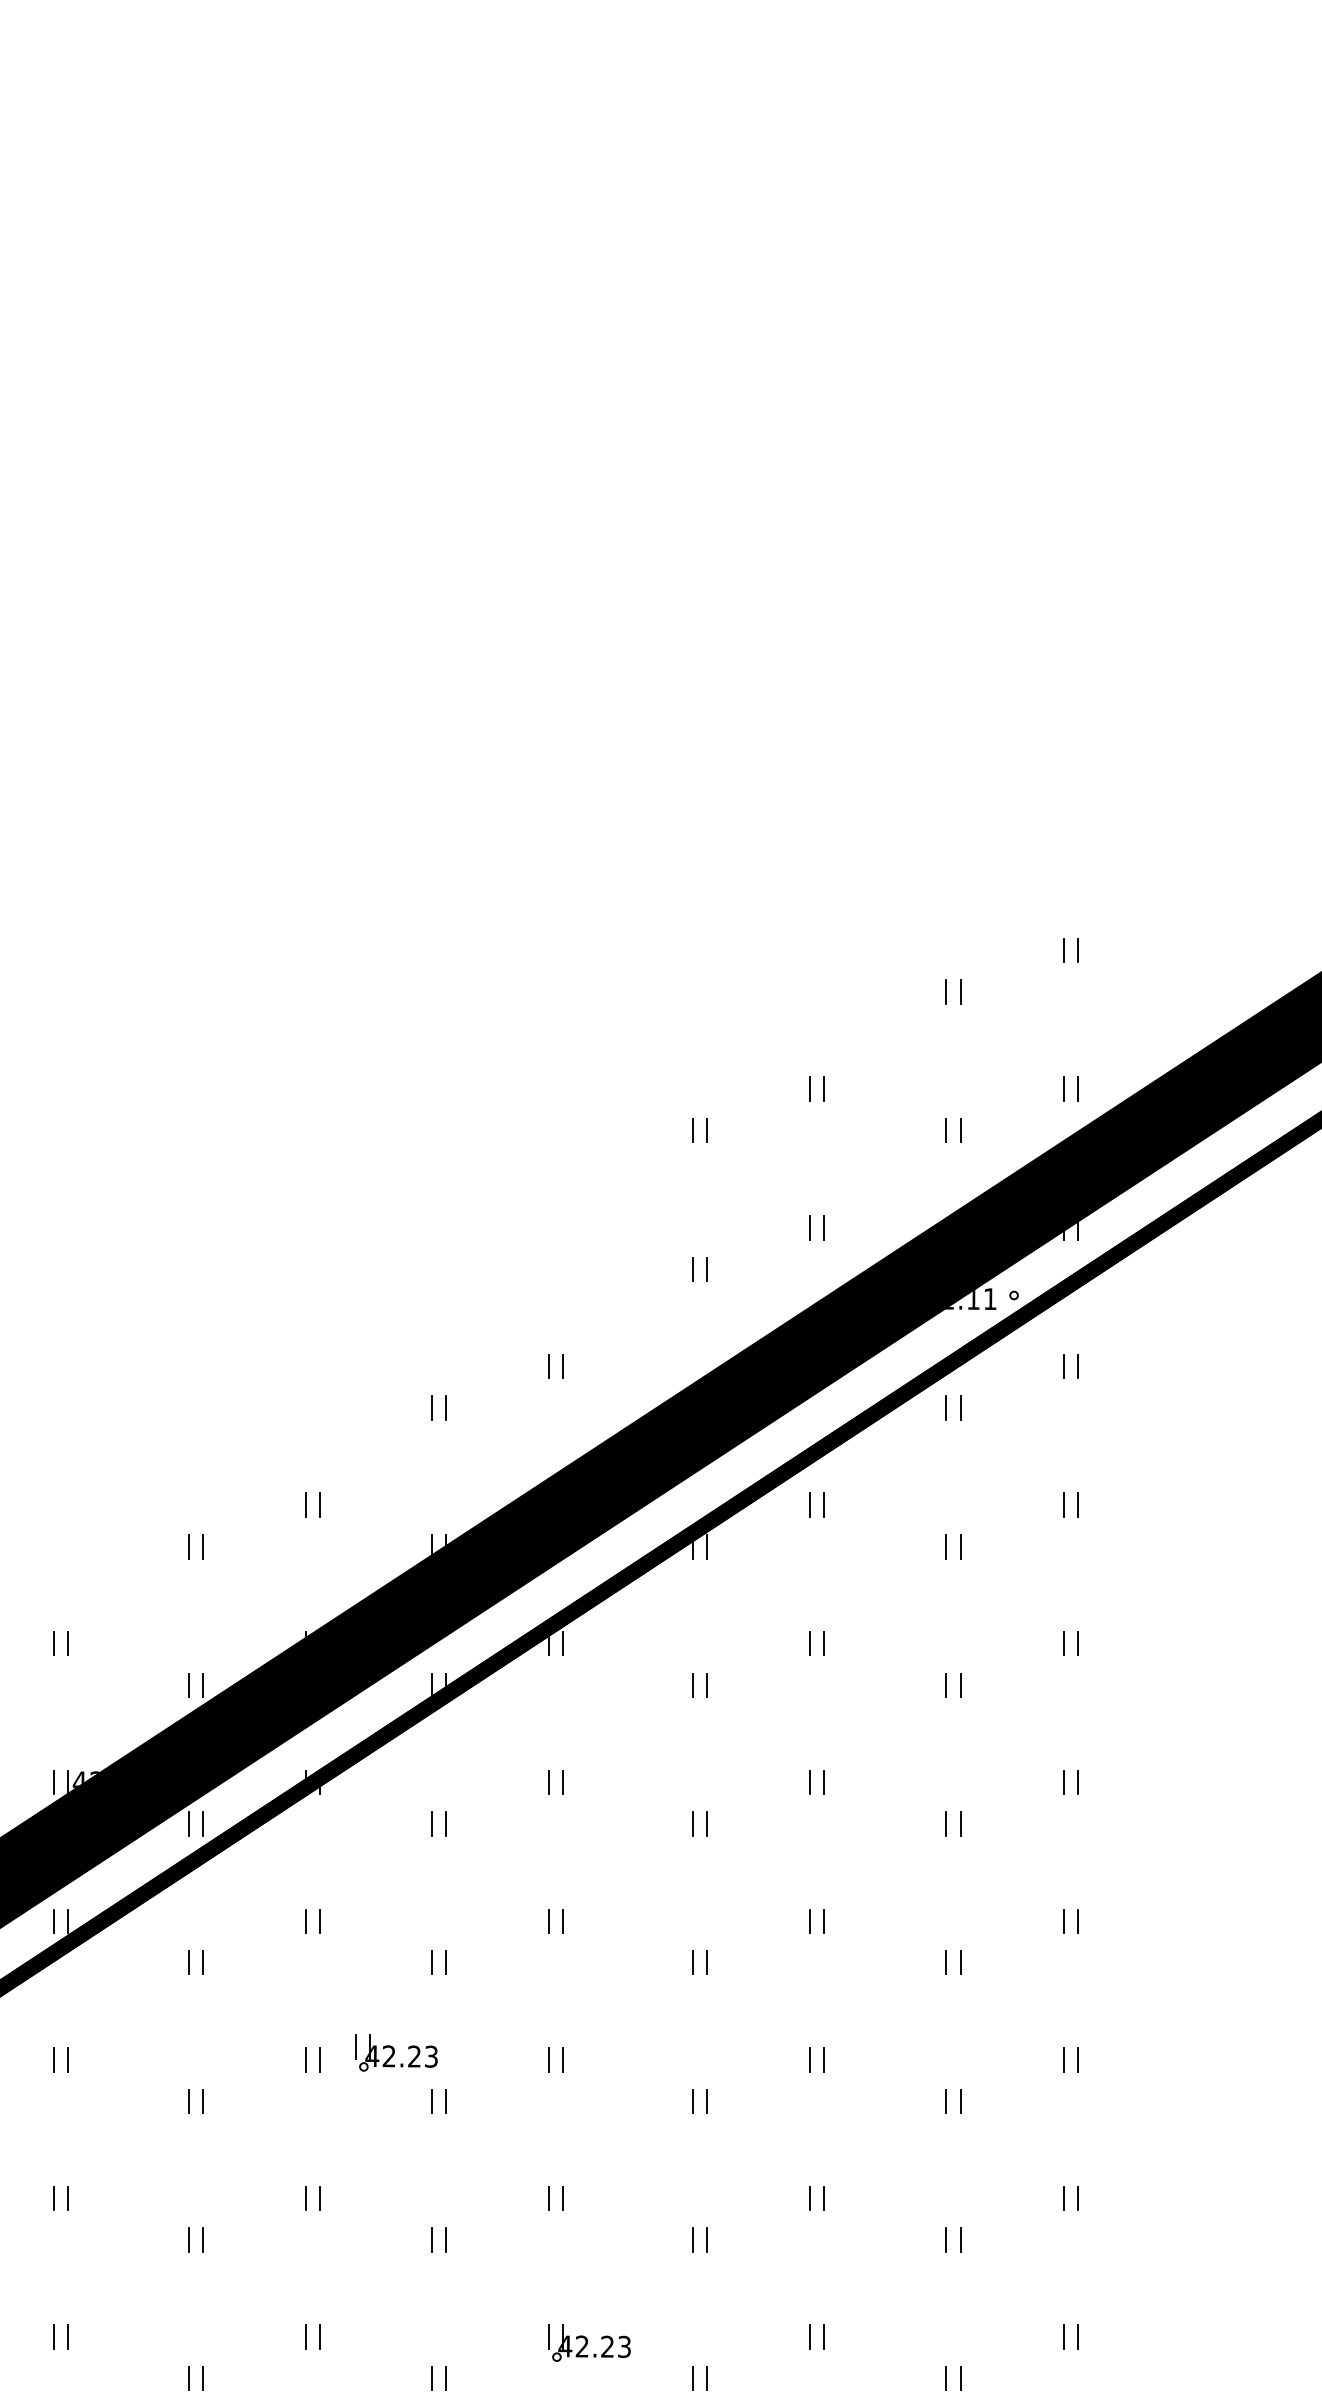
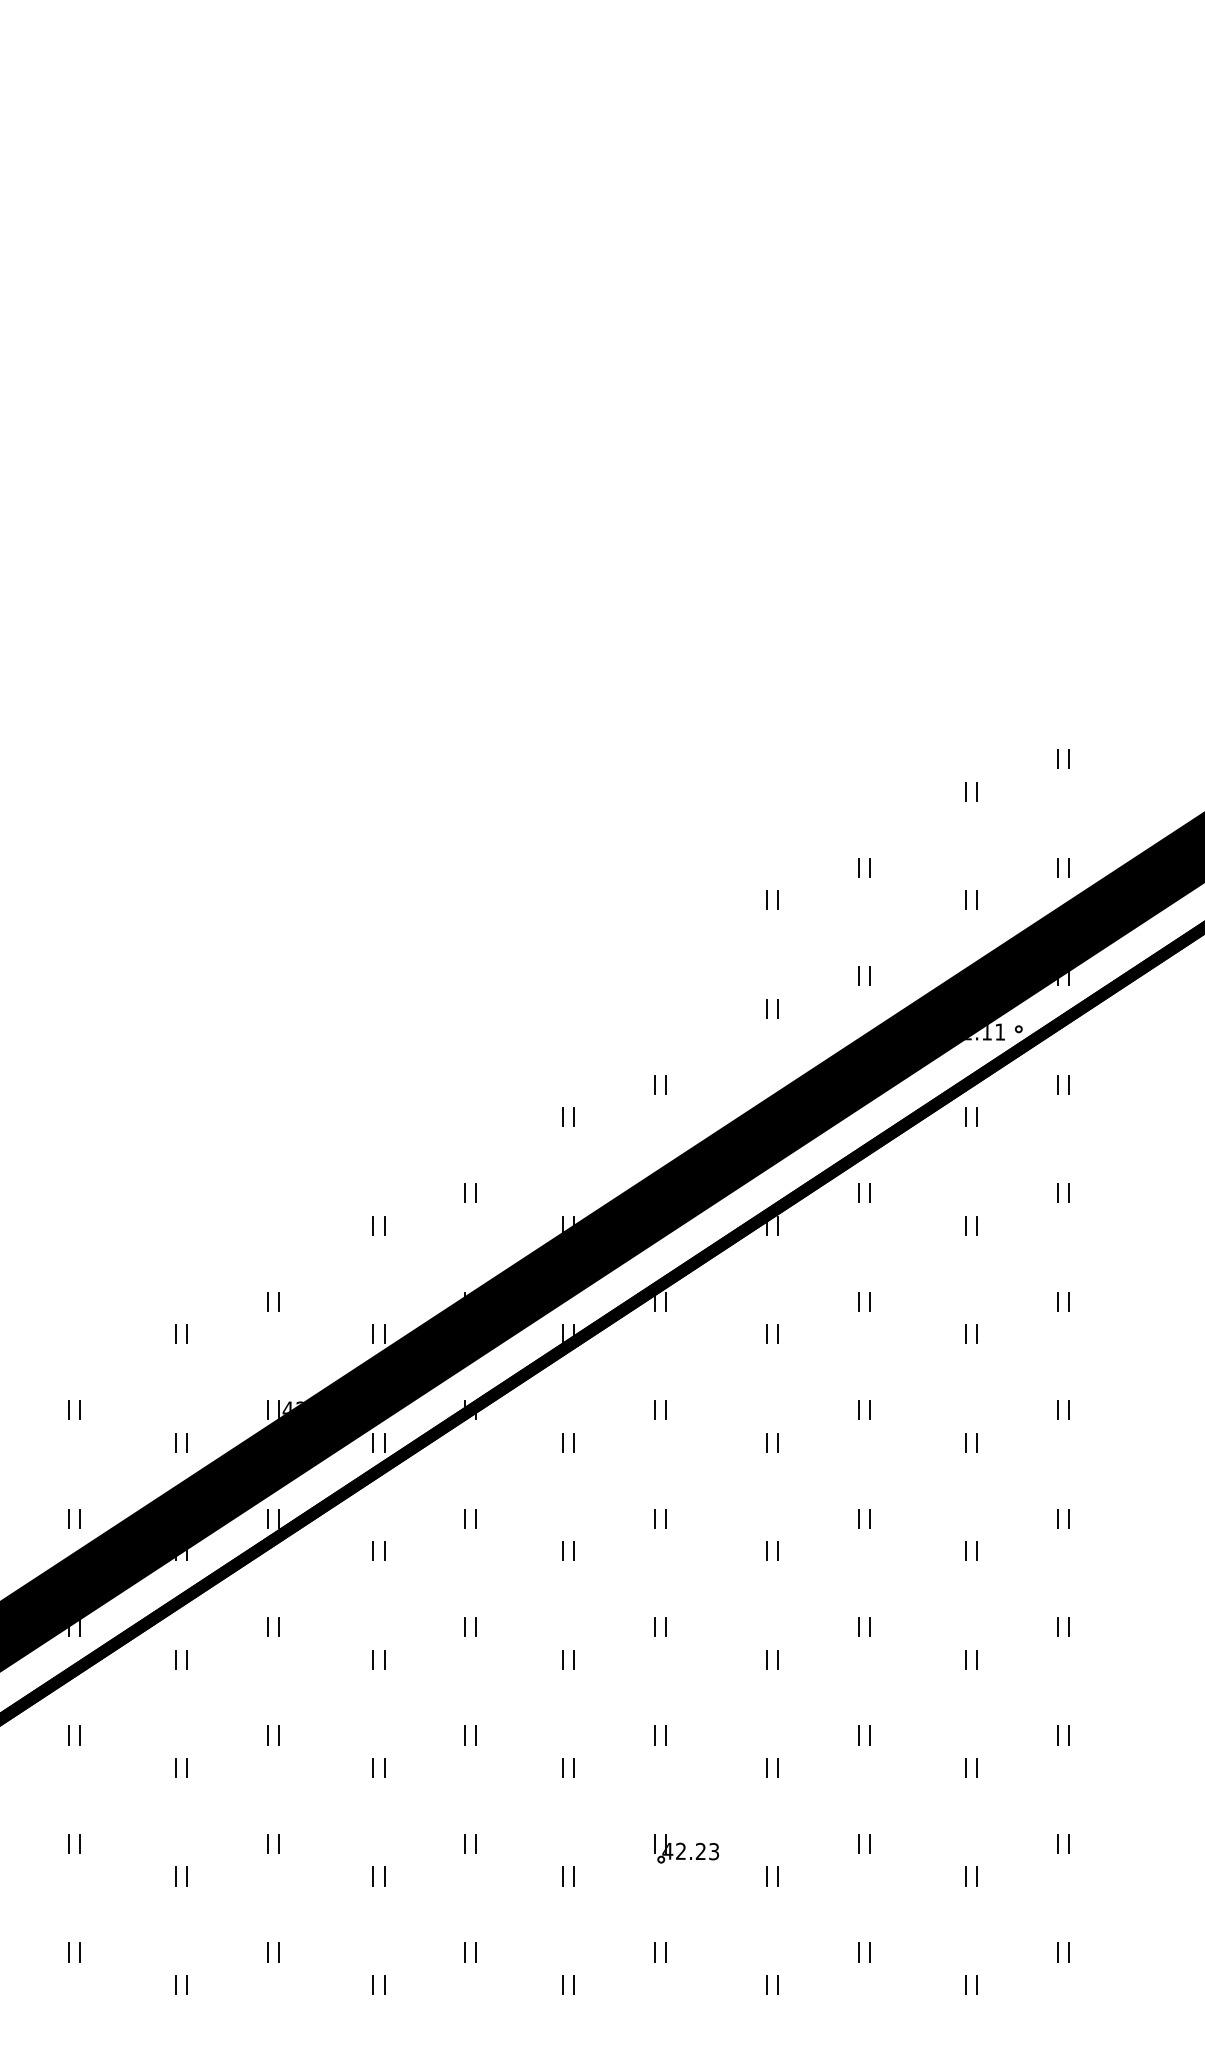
part: (396, 2052) -> (535, 1621), removed

